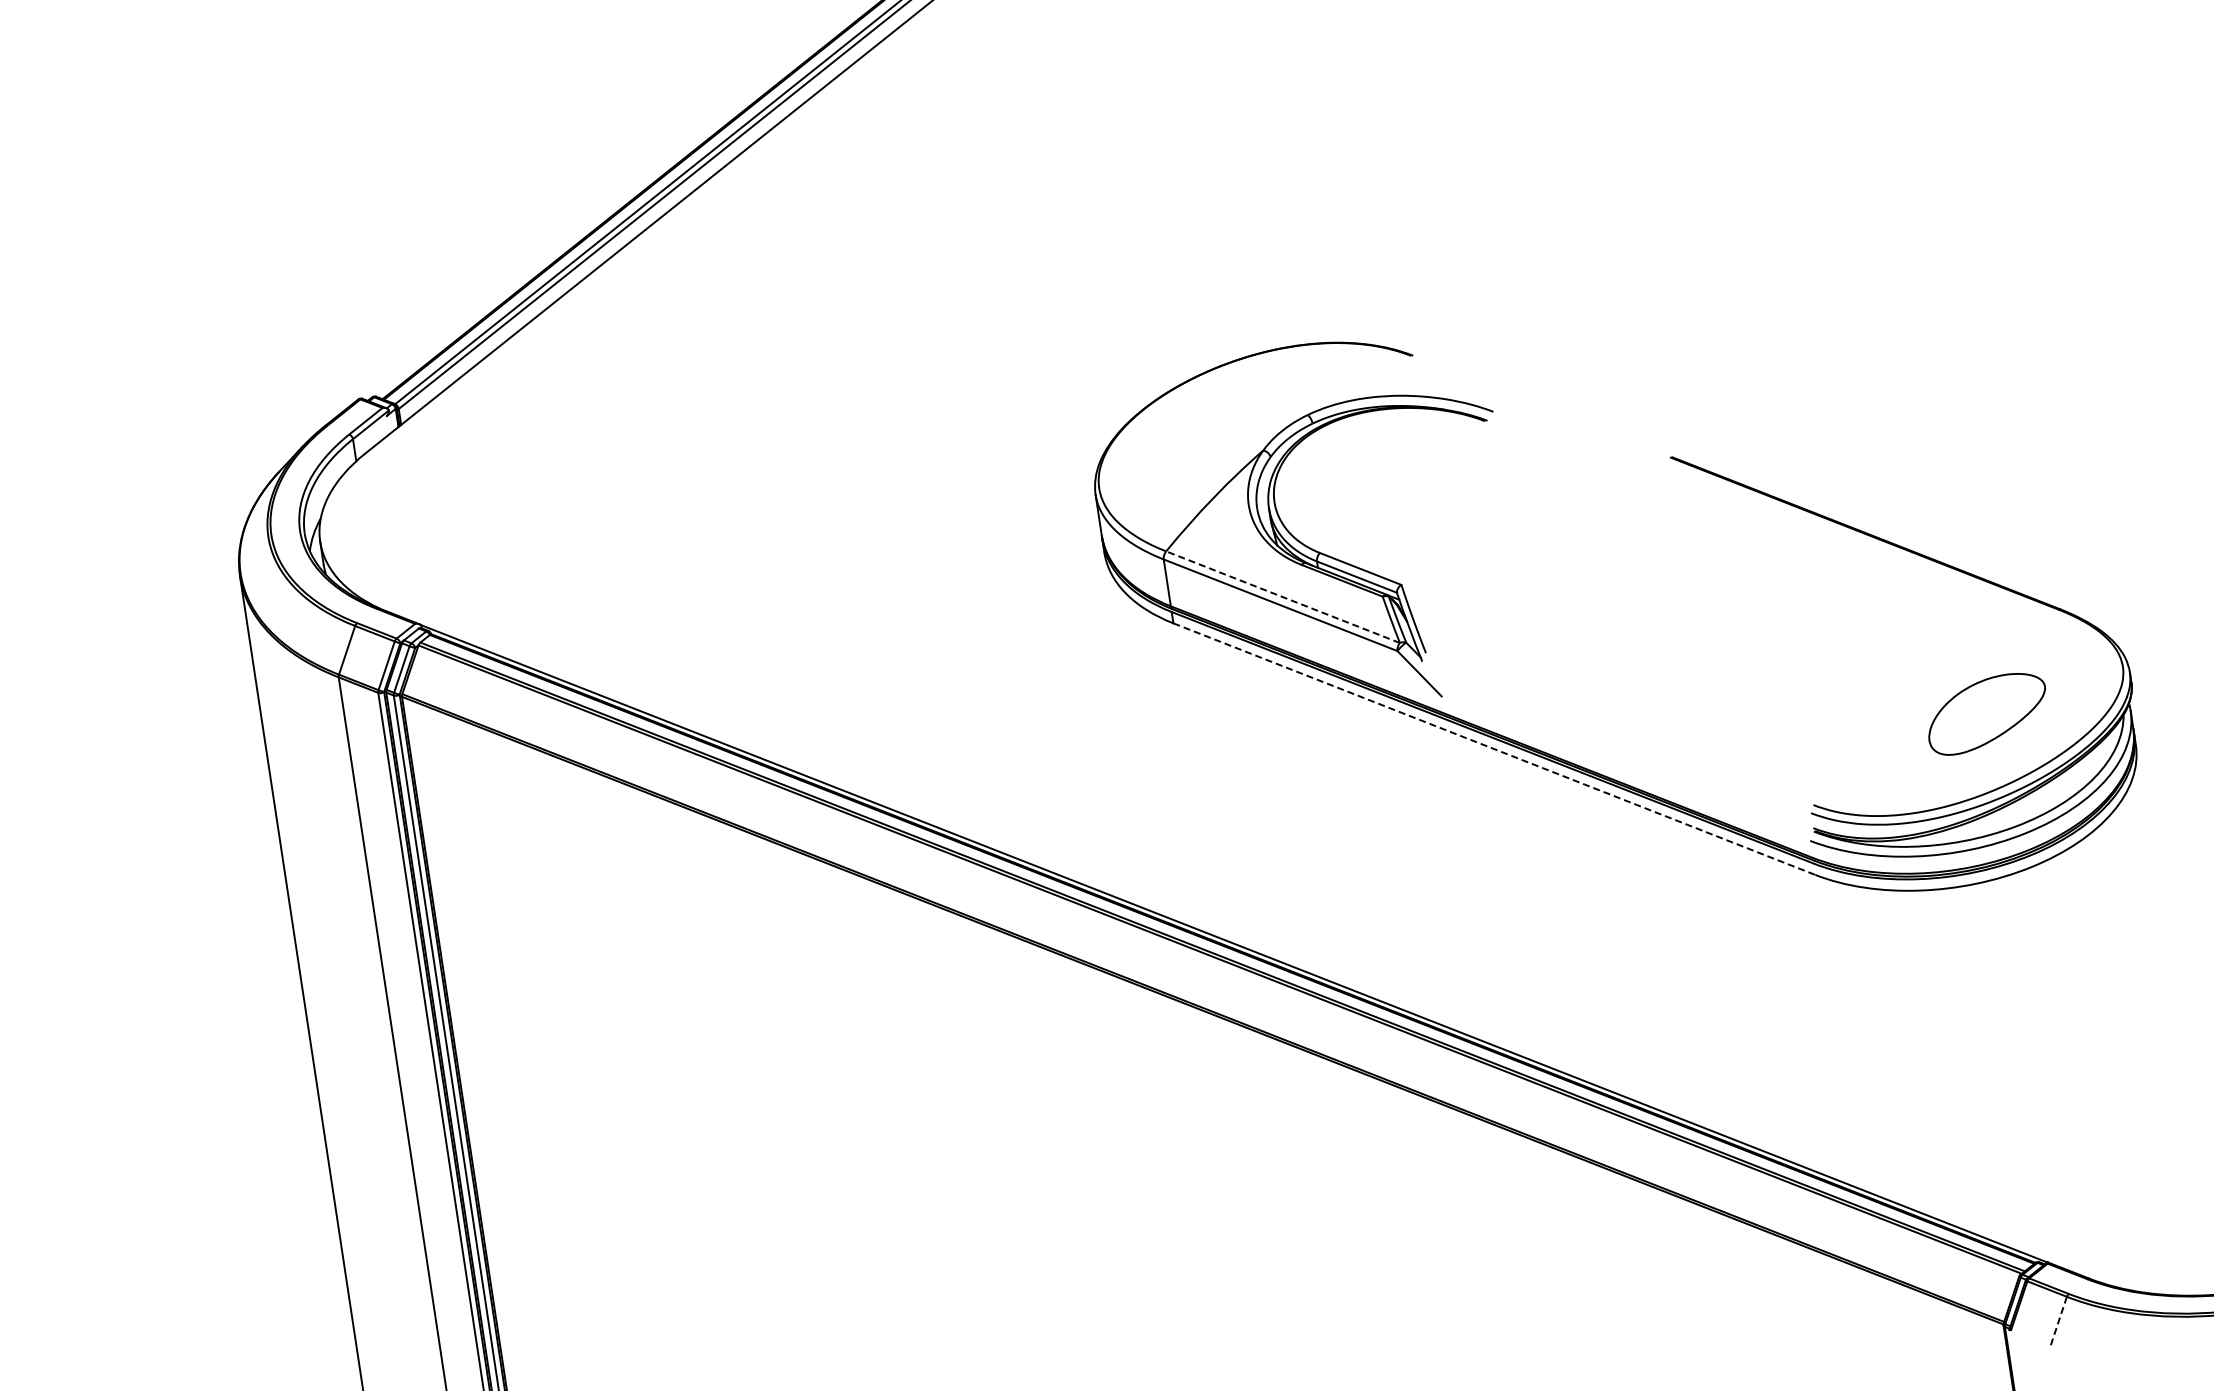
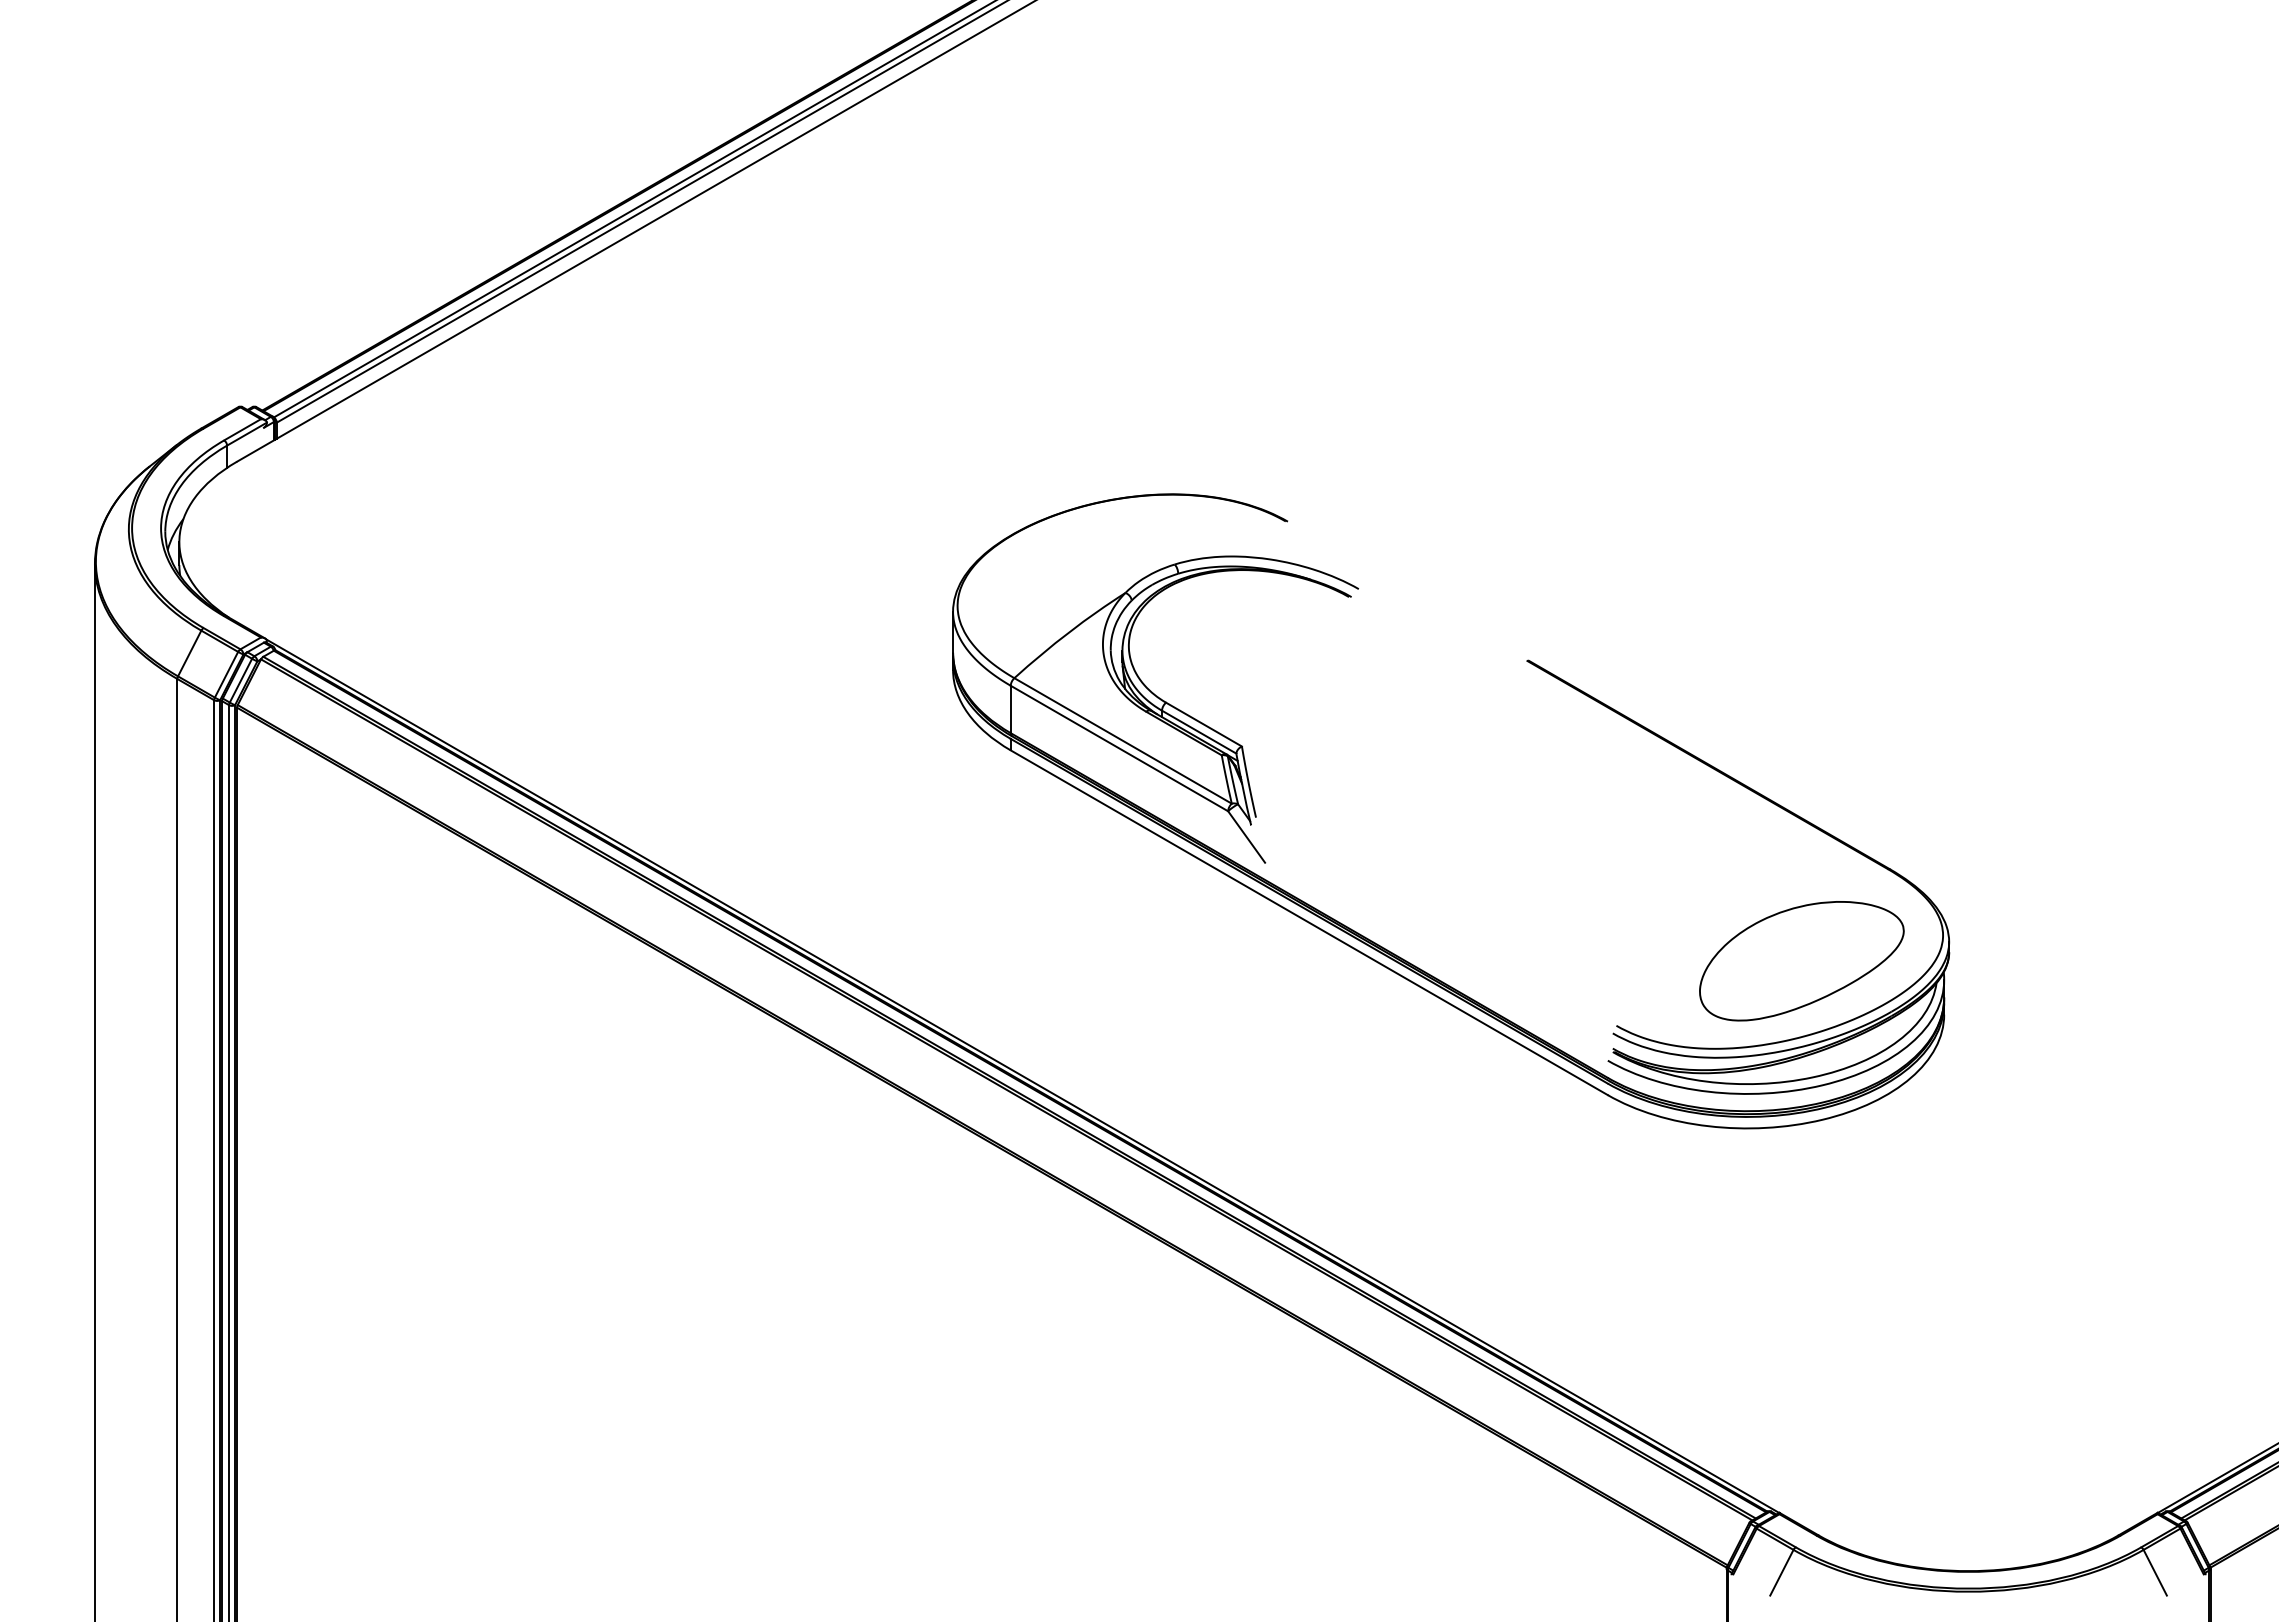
line: (1283, 596) -> (1123, 740), dashed -> solid
part: (1986, 713) -> (1801, 961), size x1.67
line: (1494, 748) -> (1309, 922), dashed -> solid
line: (2058, 1320) -> (1781, 1572), dashed -> solid

